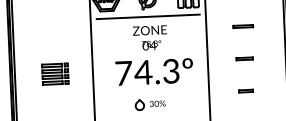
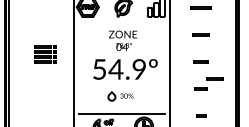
line: (147, 17) -> (121, 23), removed
text: (147, 72) -> (119, 69), 74.3º -> 54.9º
part: (55, 74) -> (45, 54), moved
line: (261, 78) -> (214, 78), added

